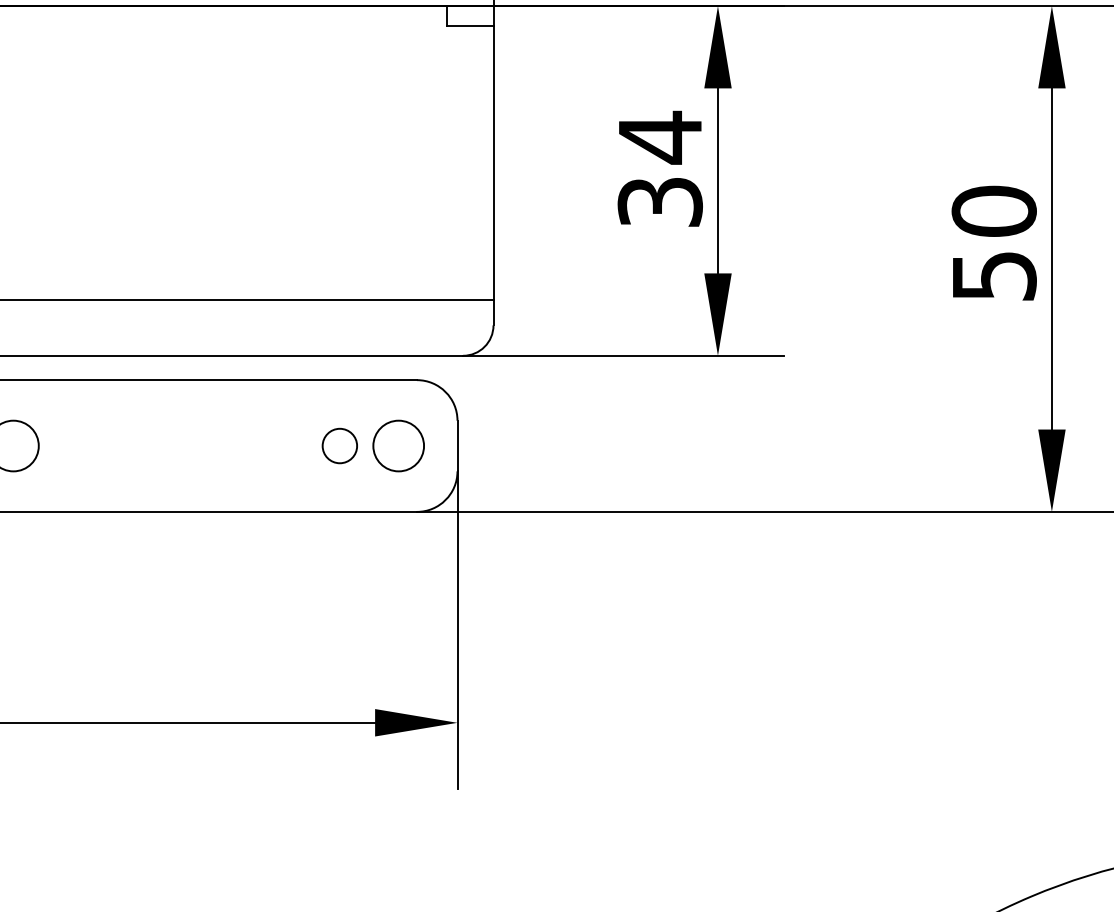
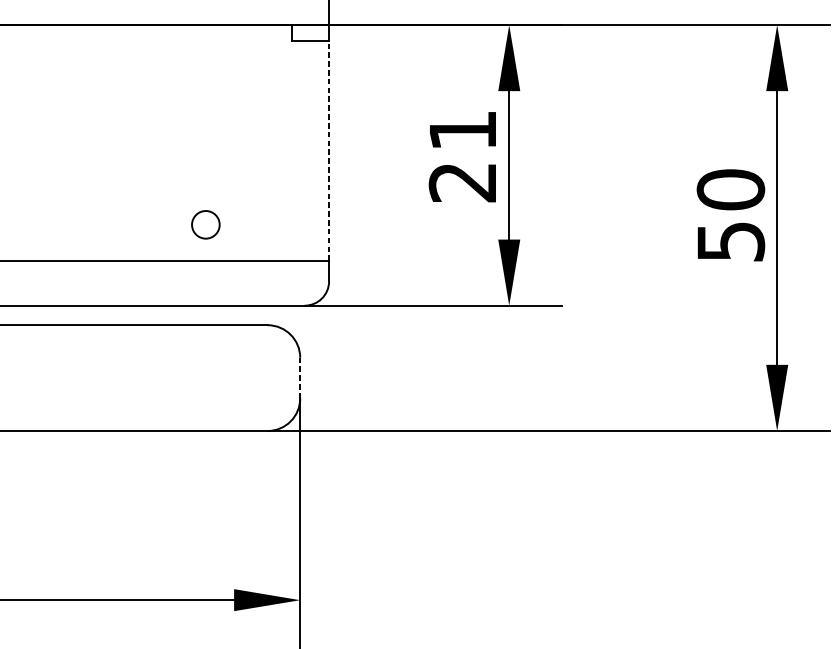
line: (493, 163) -> (329, 151), solid -> dashed
text: (659, 168) -> (462, 155), 34 -> 21
circle: (339, 445) -> (205, 224), moved
circle: (398, 445) -> (252, 377), removed
line: (457, 445) -> (300, 377), solid -> dashed

